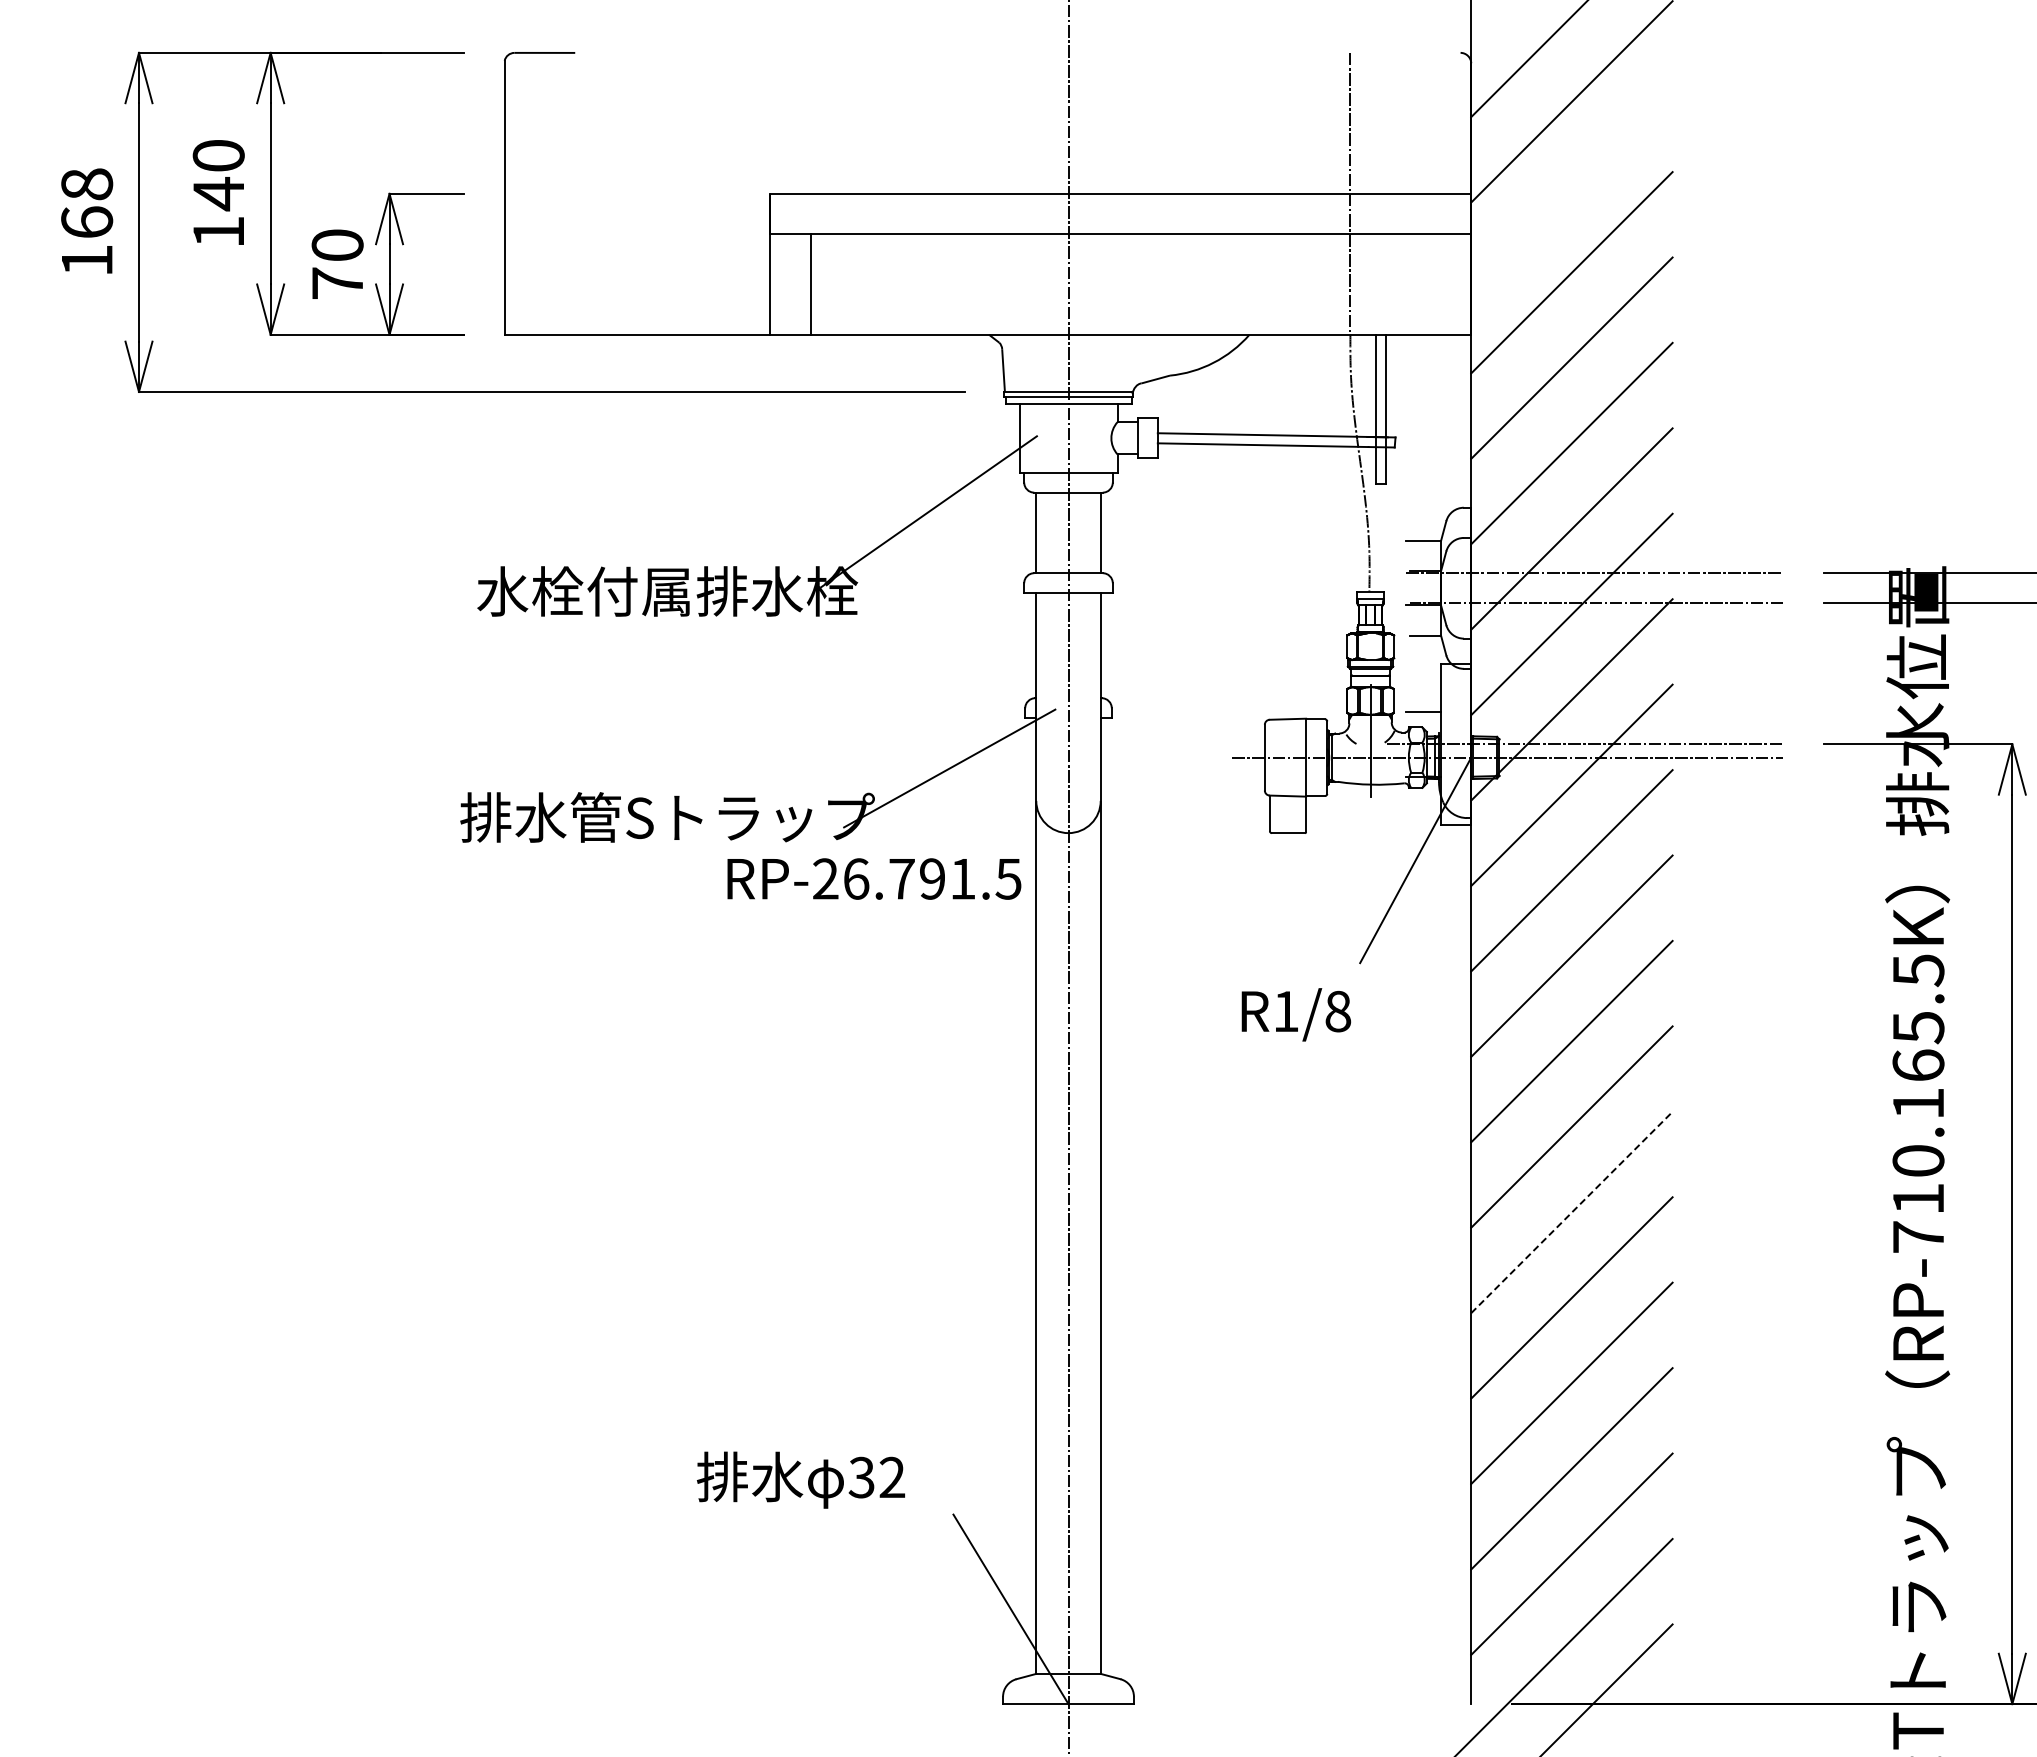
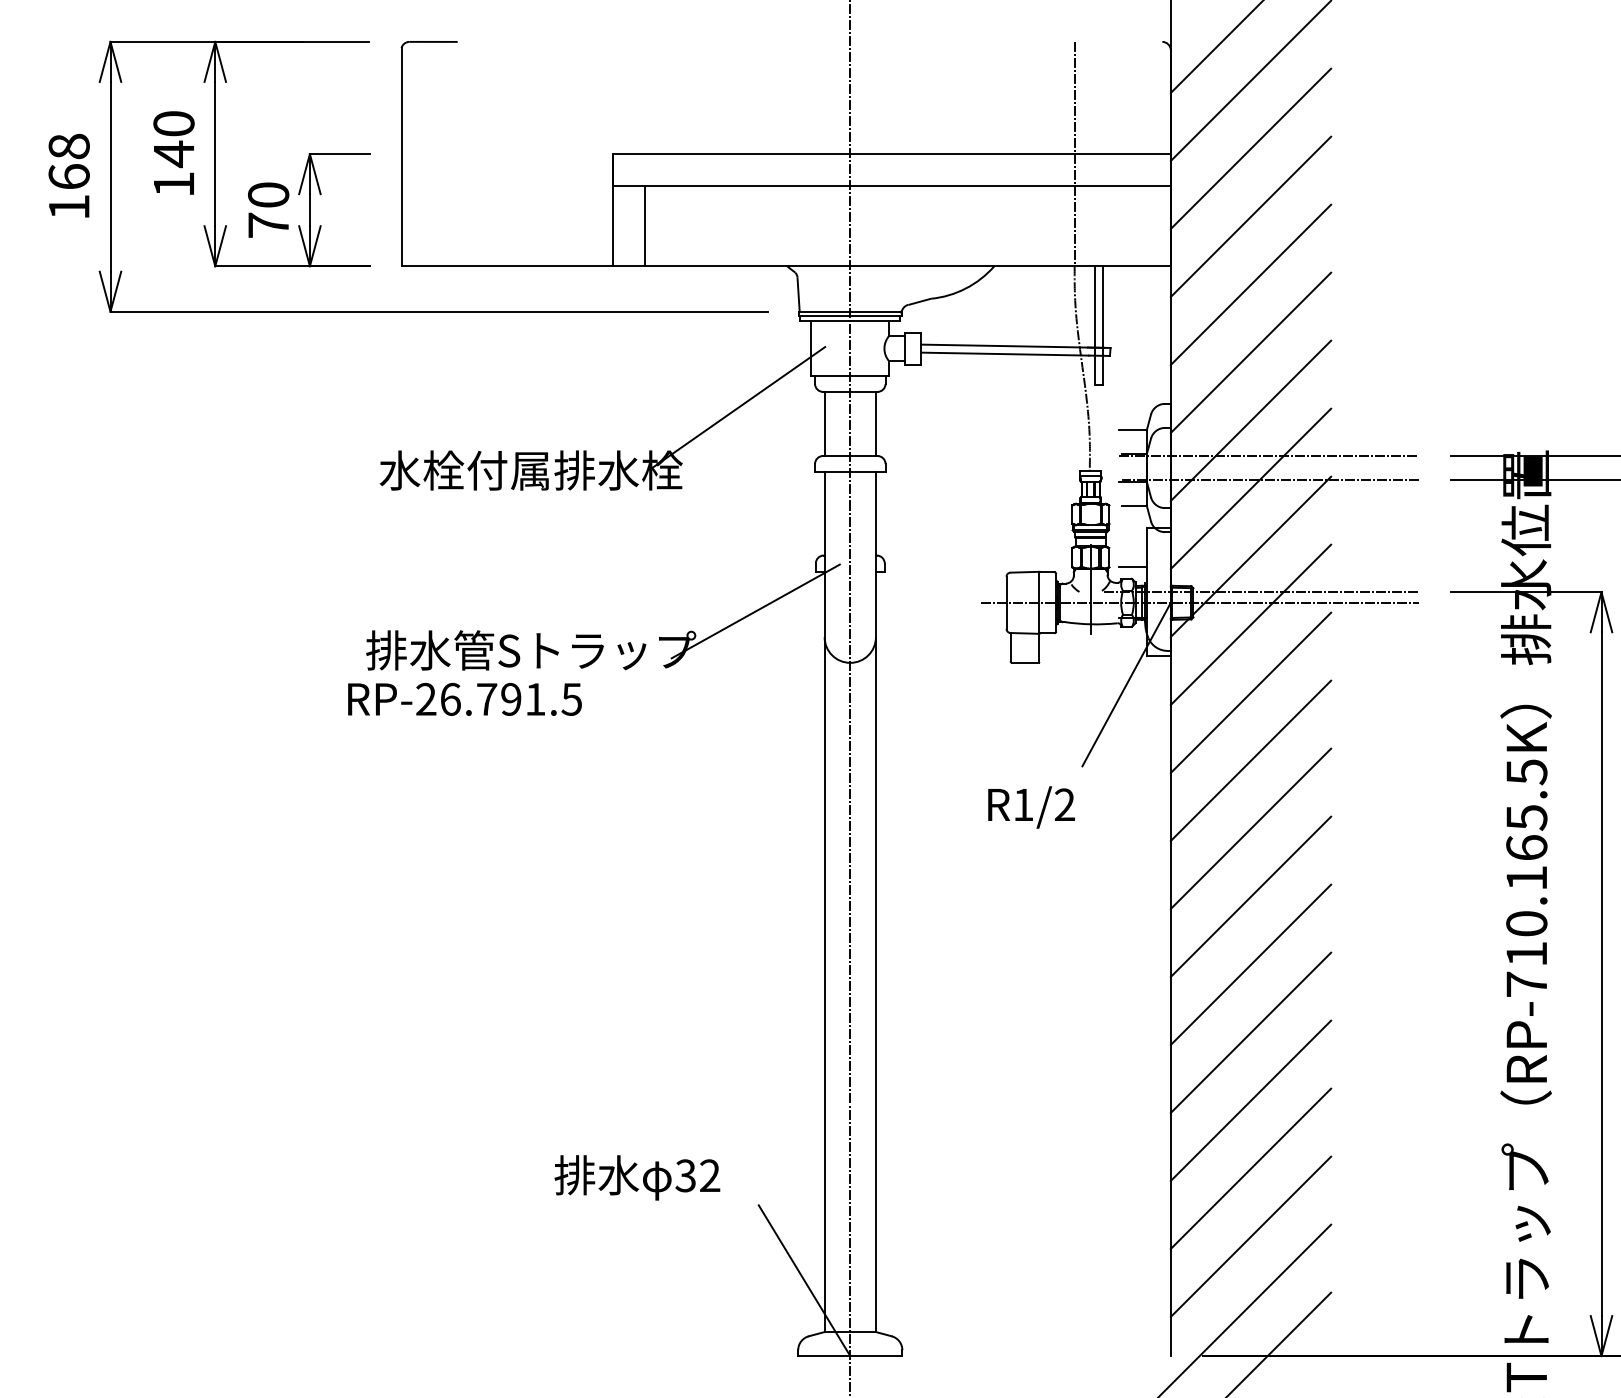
line: (1571, 186) -> (1250, 148), added
text: (874, 878) -> (465, 699), moved
text: (1338, 1011) -> (1065, 804), R1/8 -> R1/2
line: (1572, 1212) -> (1251, 964), dashed -> solid

